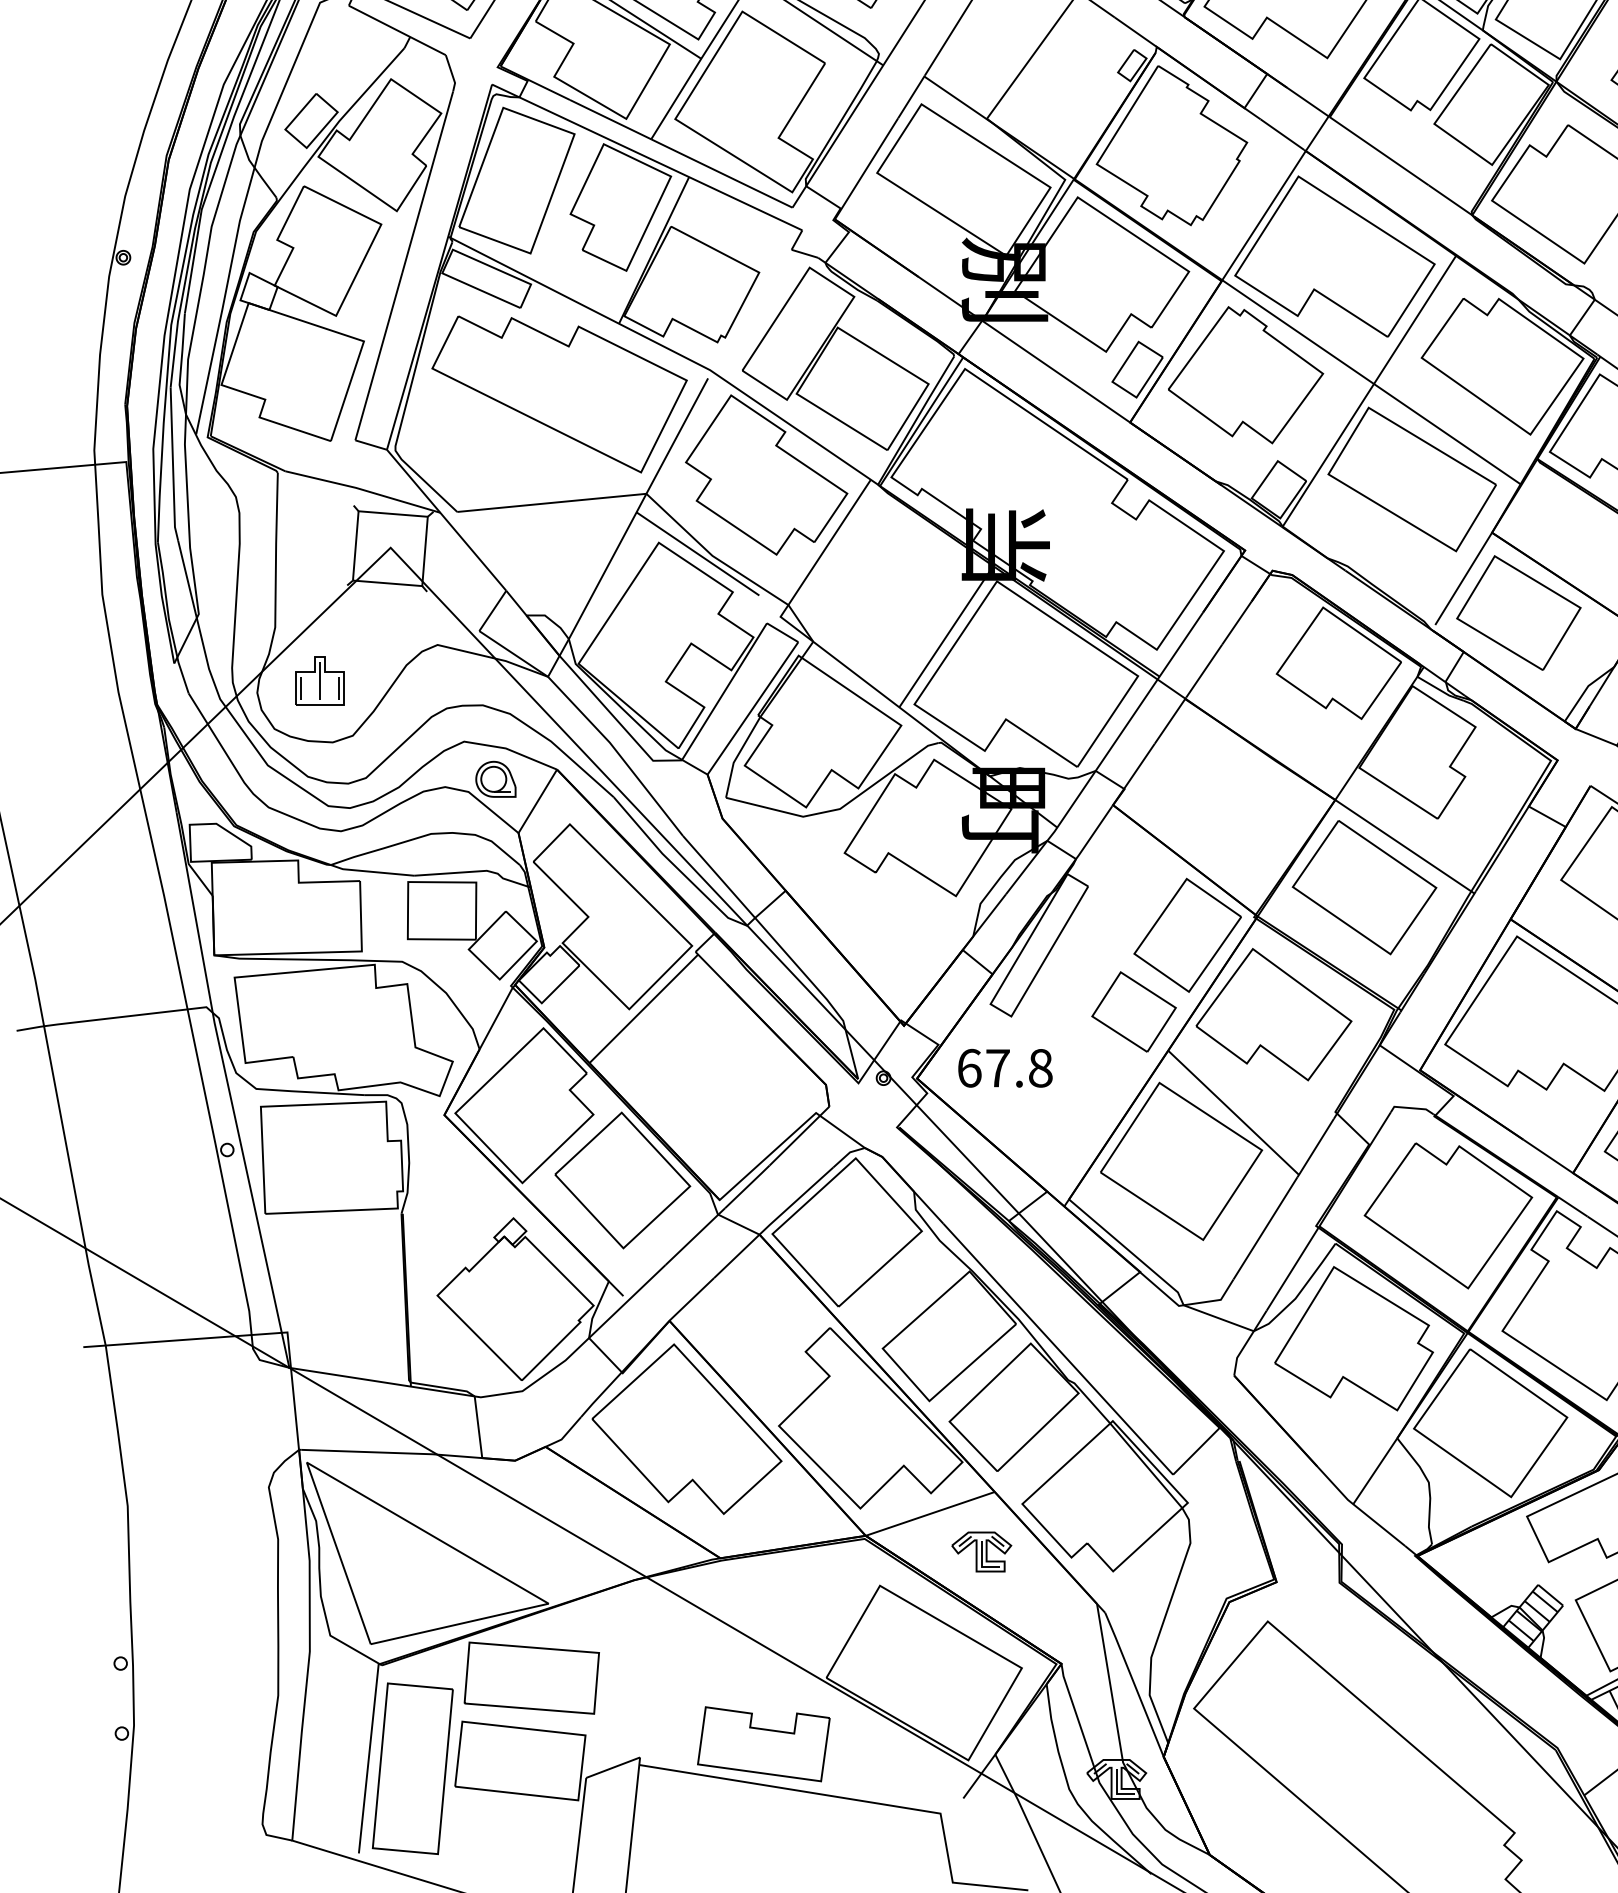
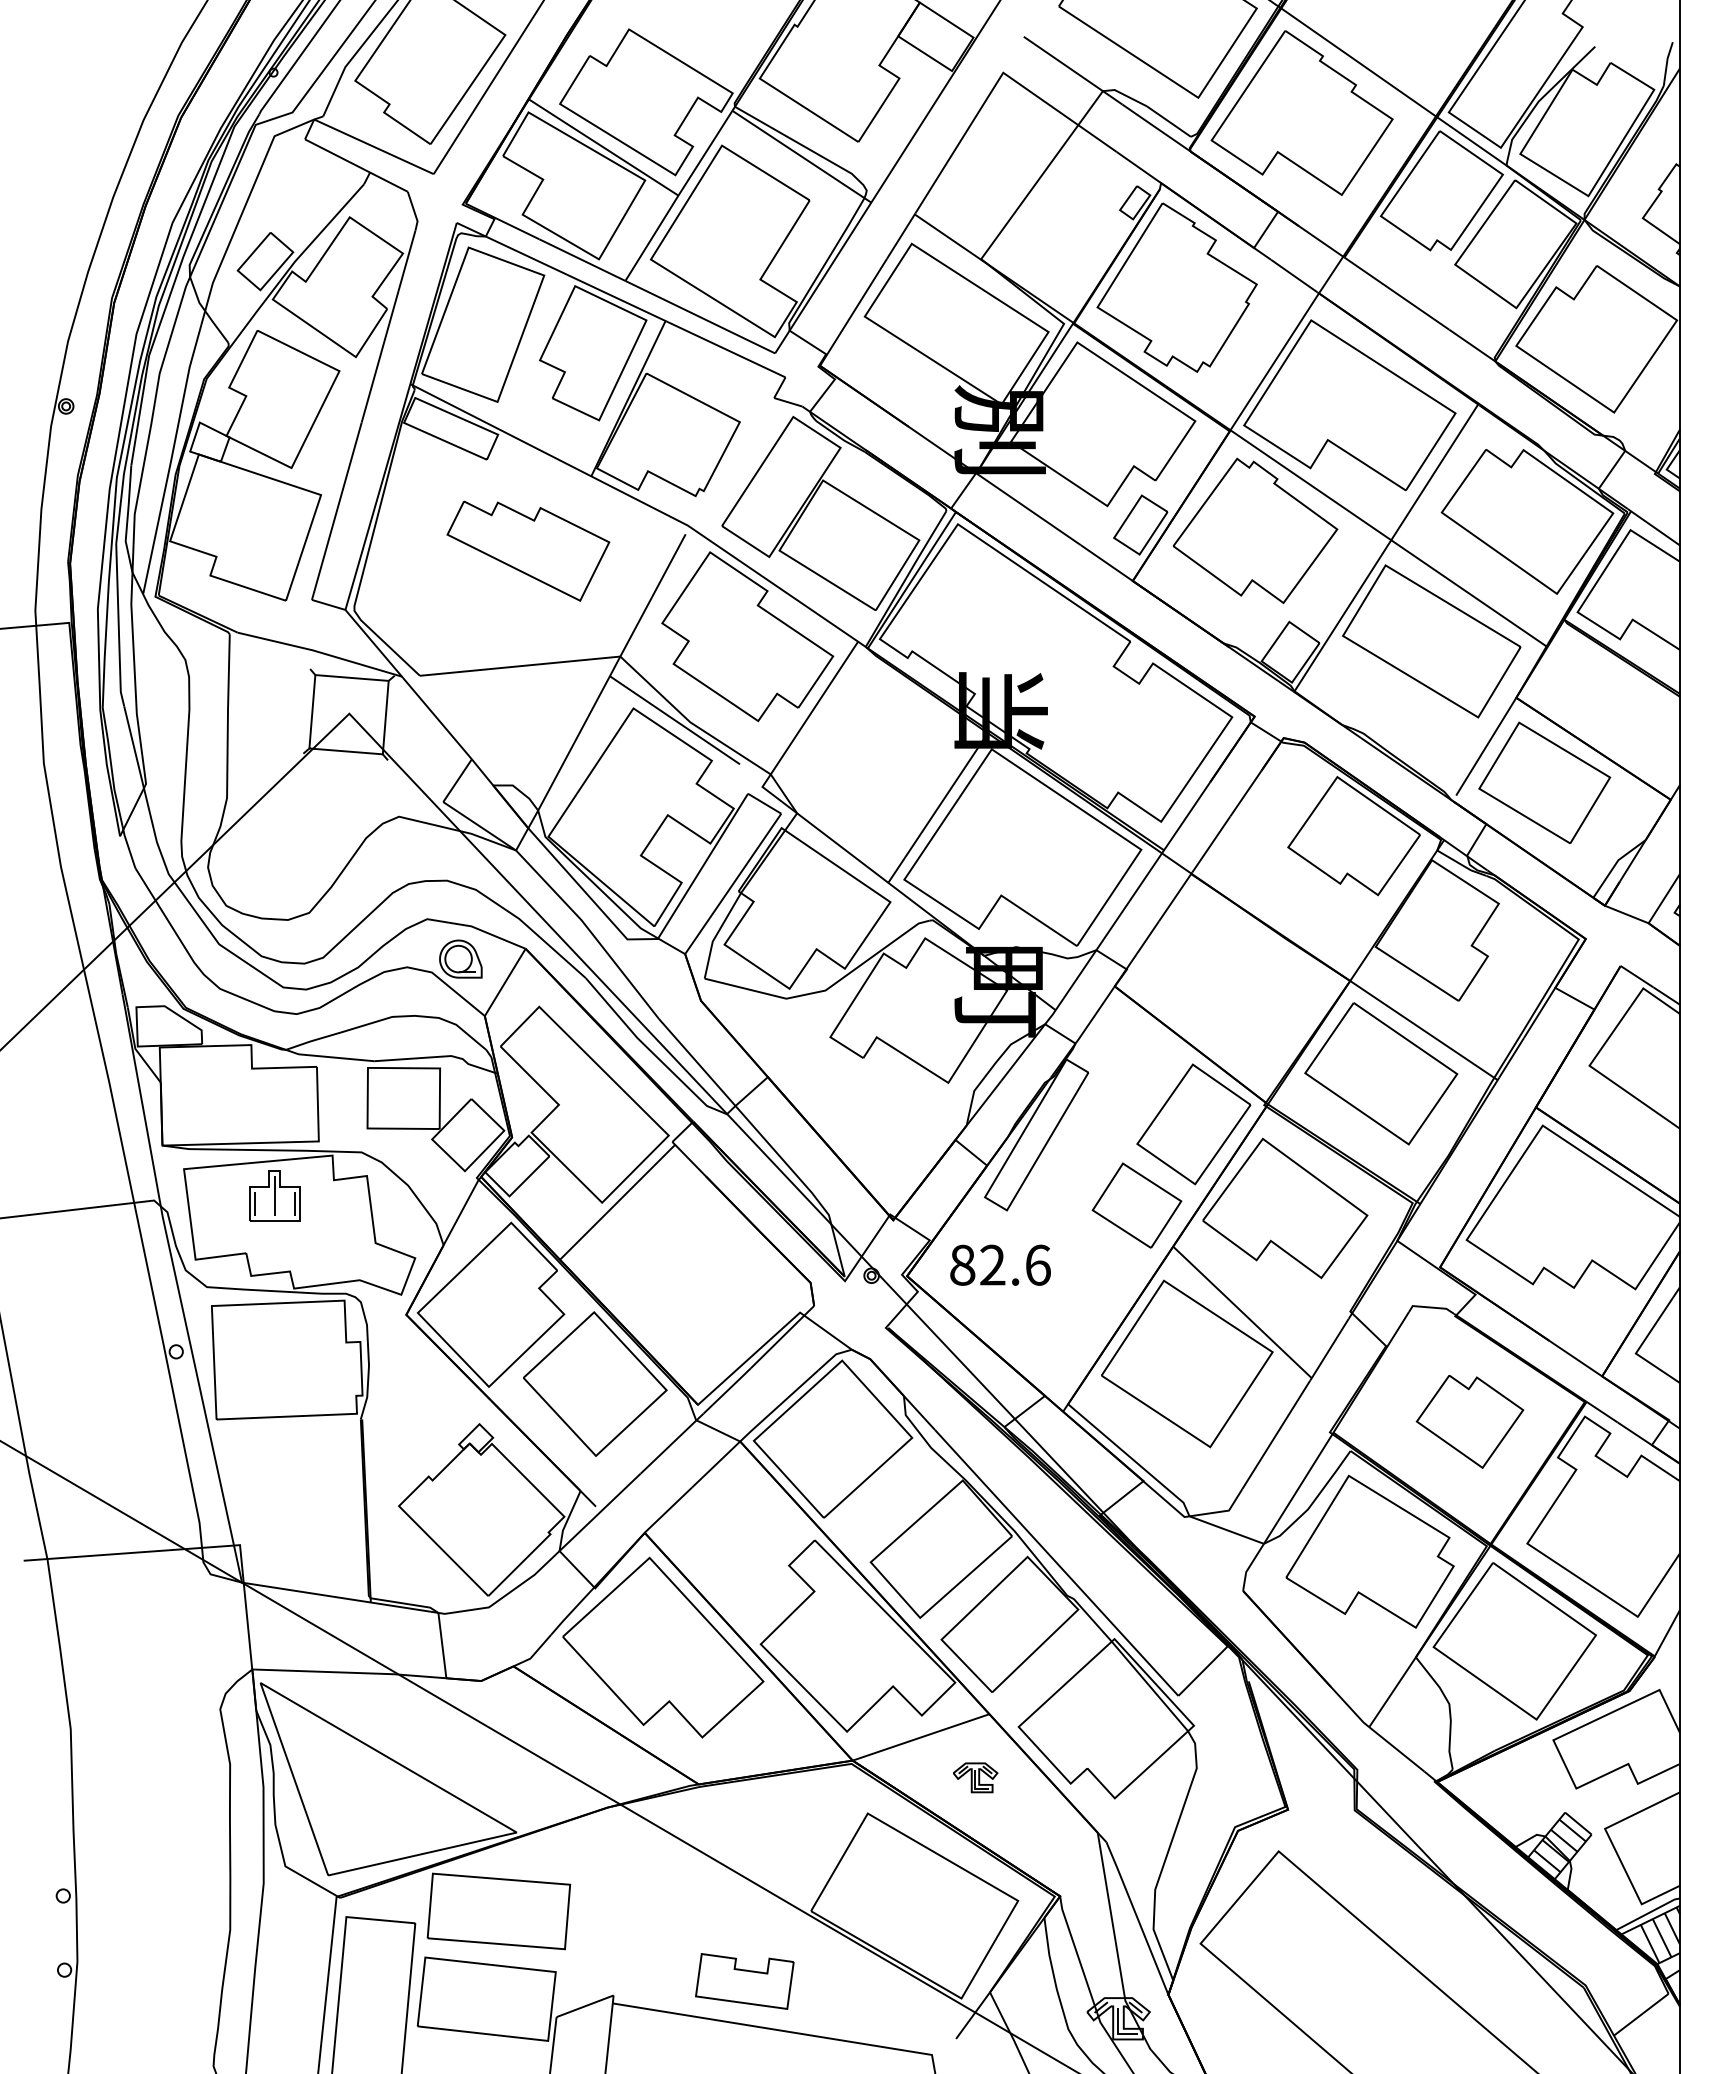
part: (559, 393) -> (528, 550), size x0.6
part: (320, 680) -> (274, 1195), moved
text: (1005, 1067) -> (1000, 1264), 67.8 -> 82.6
part: (1447, 1215) -> (1469, 1421), size x0.6
part: (981, 1551) -> (975, 1777), size x0.7
part: (763, 1744) -> (744, 1981), size x0.7

